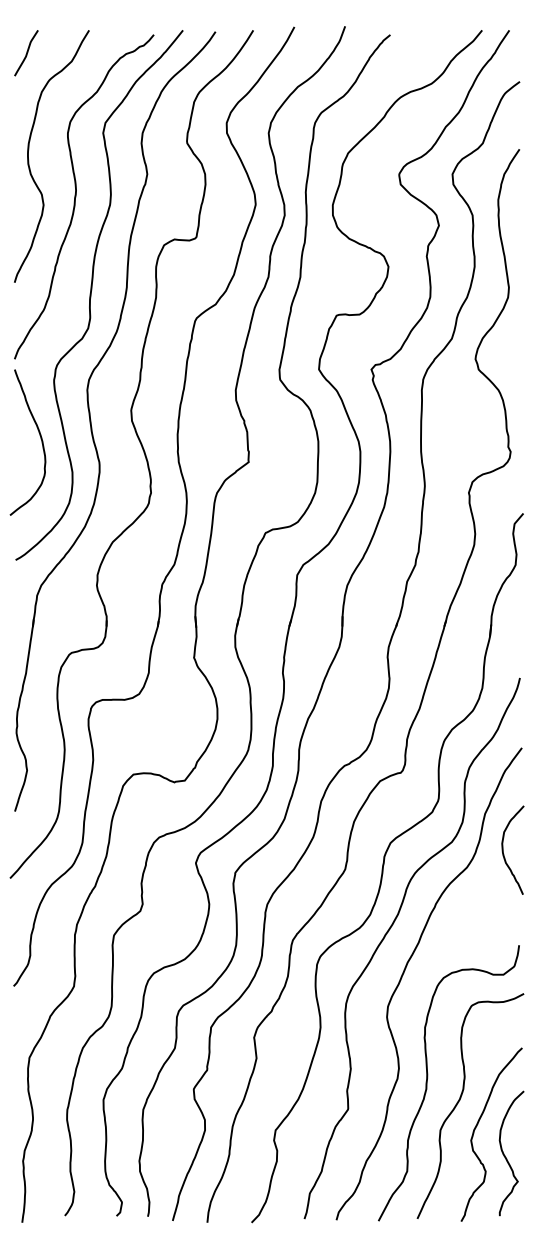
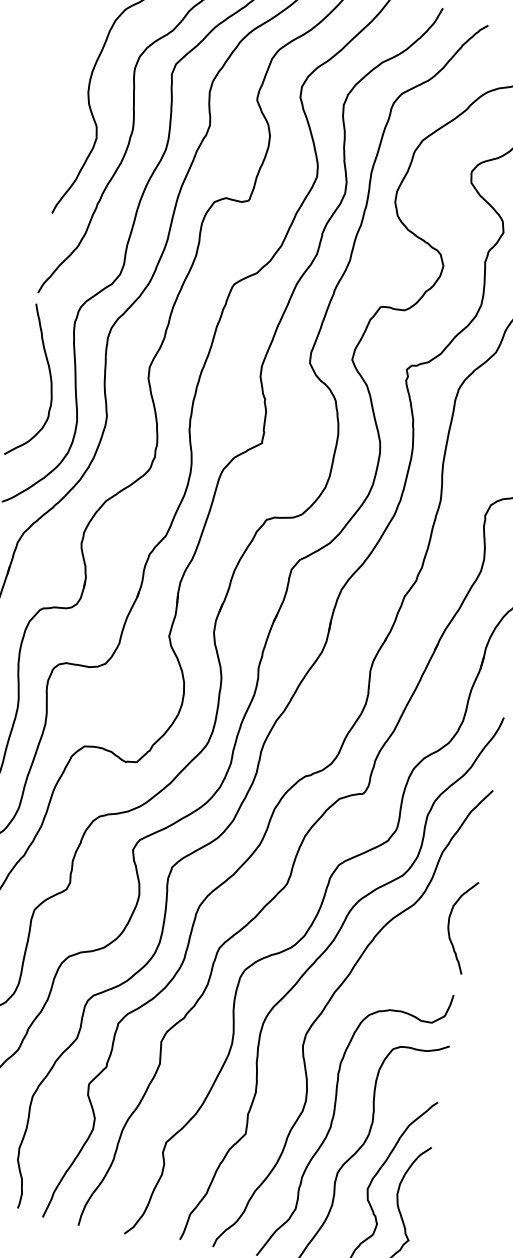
curve: (503, 849) -> (449, 923), moved

